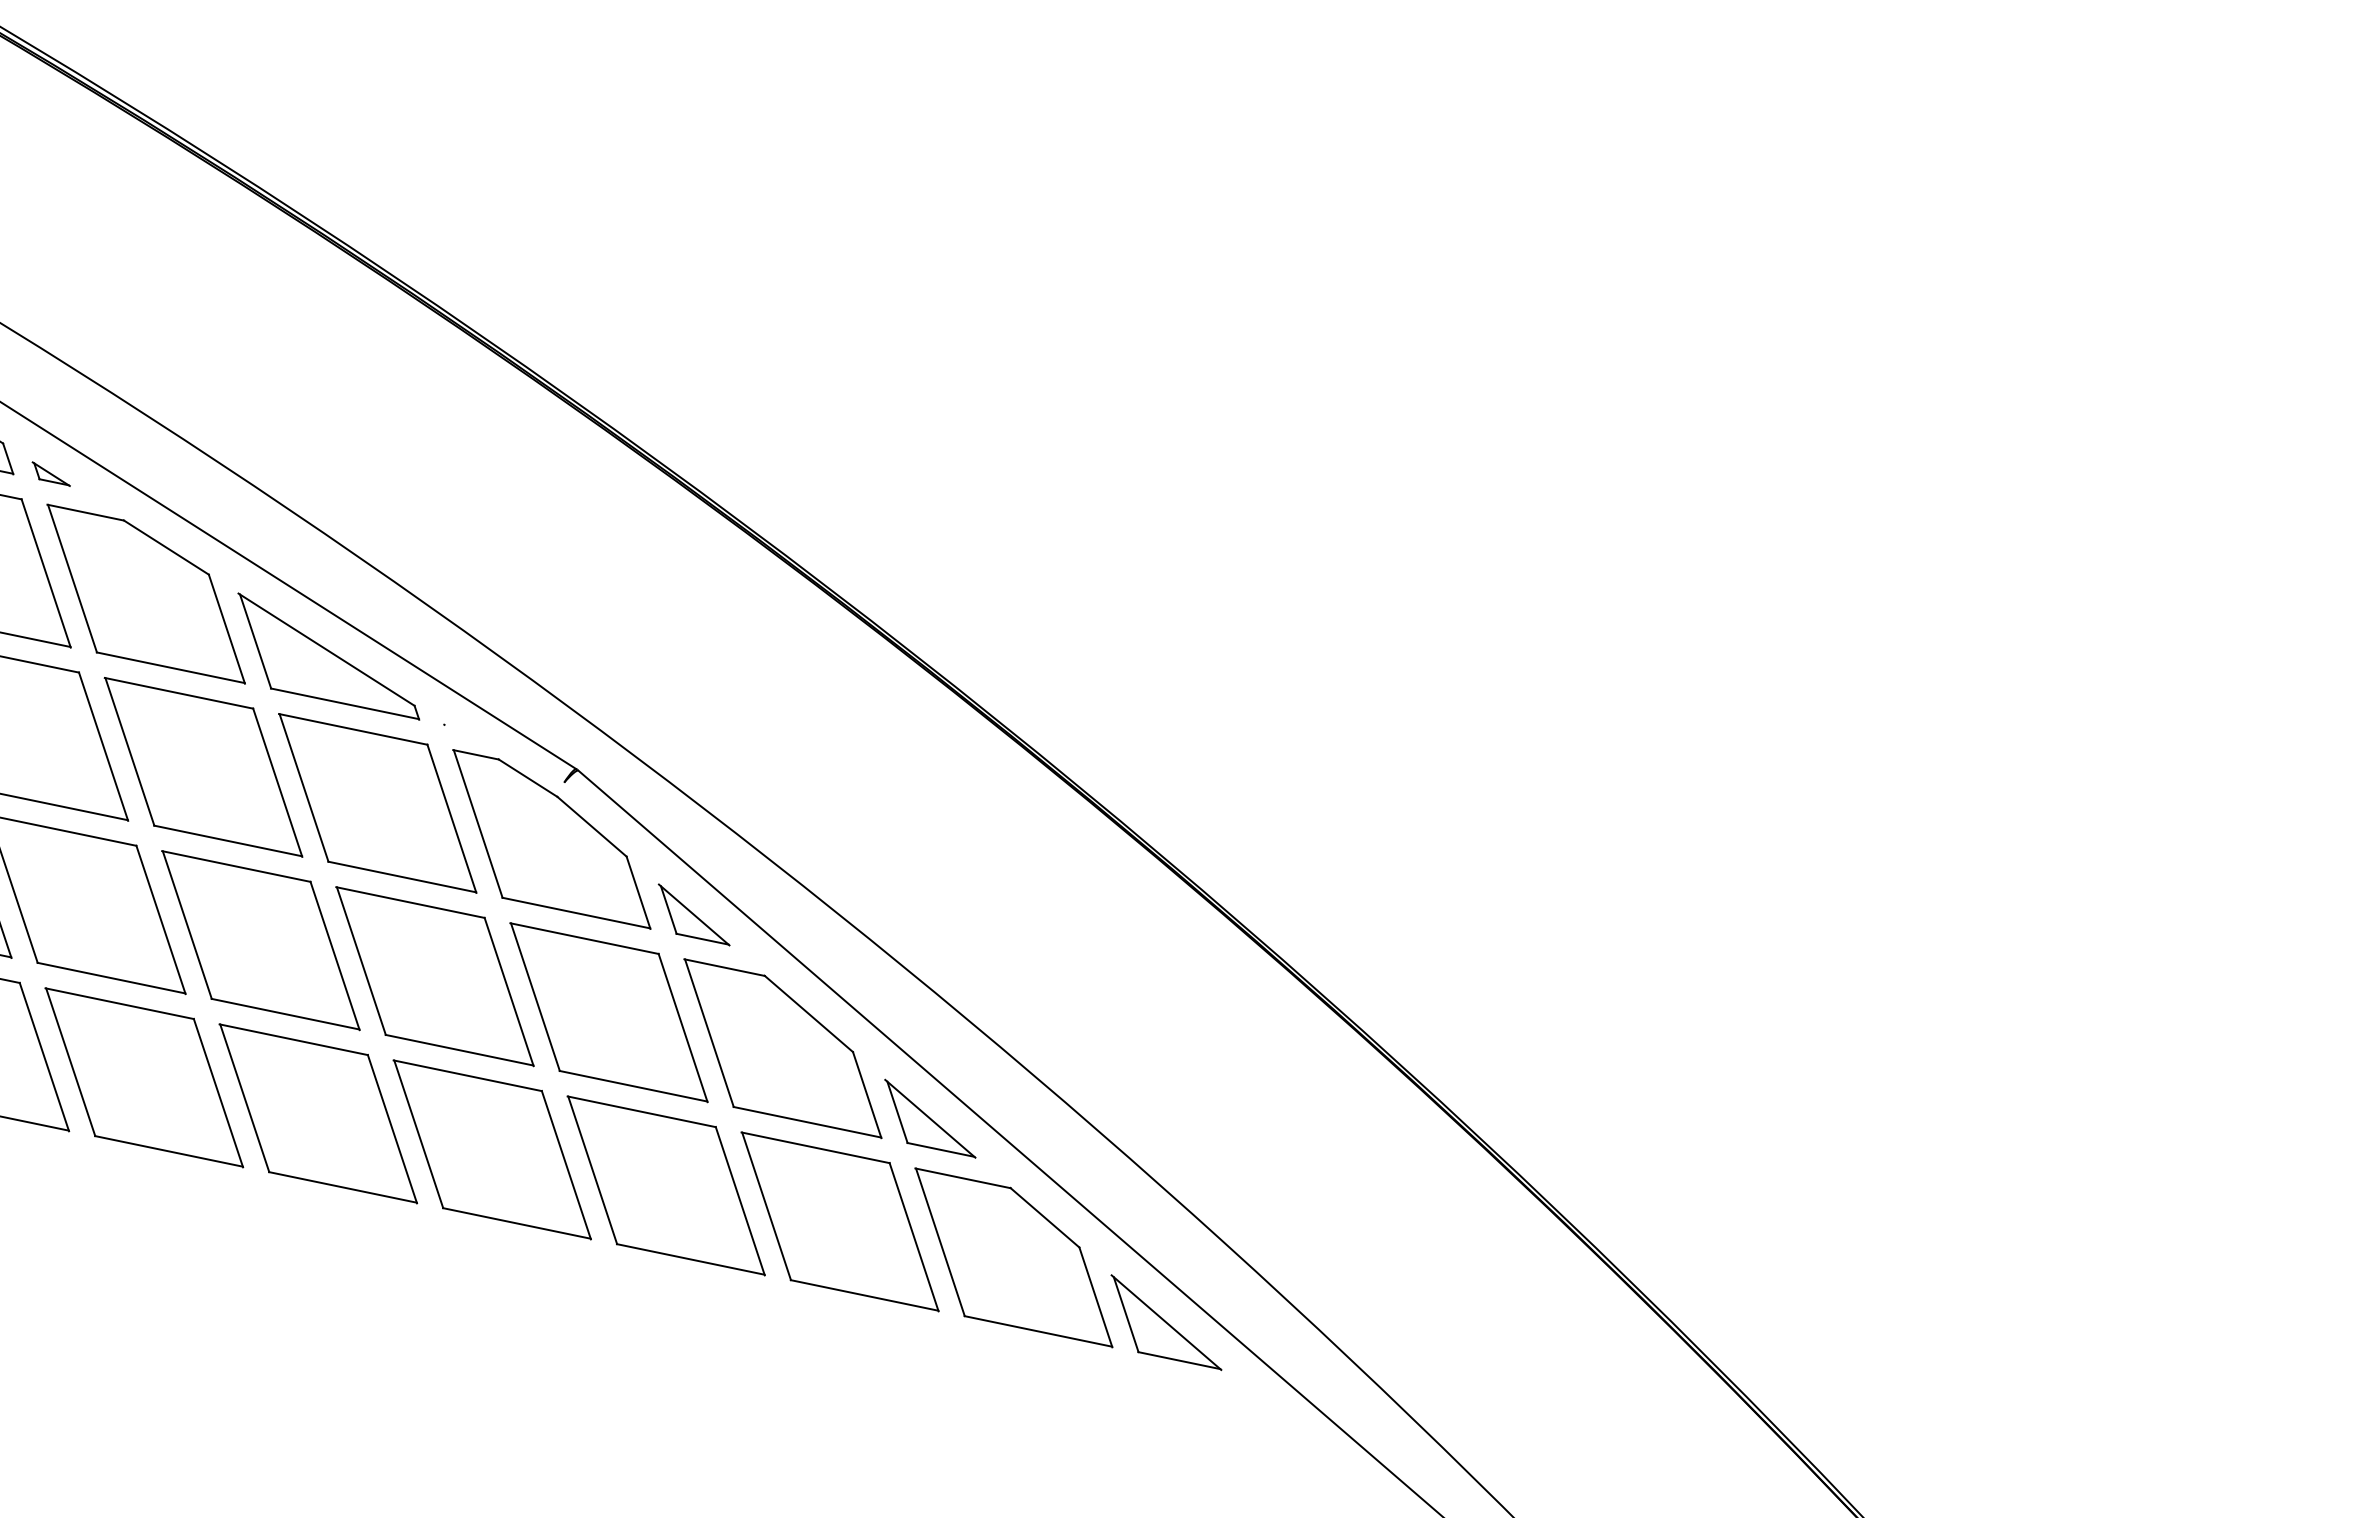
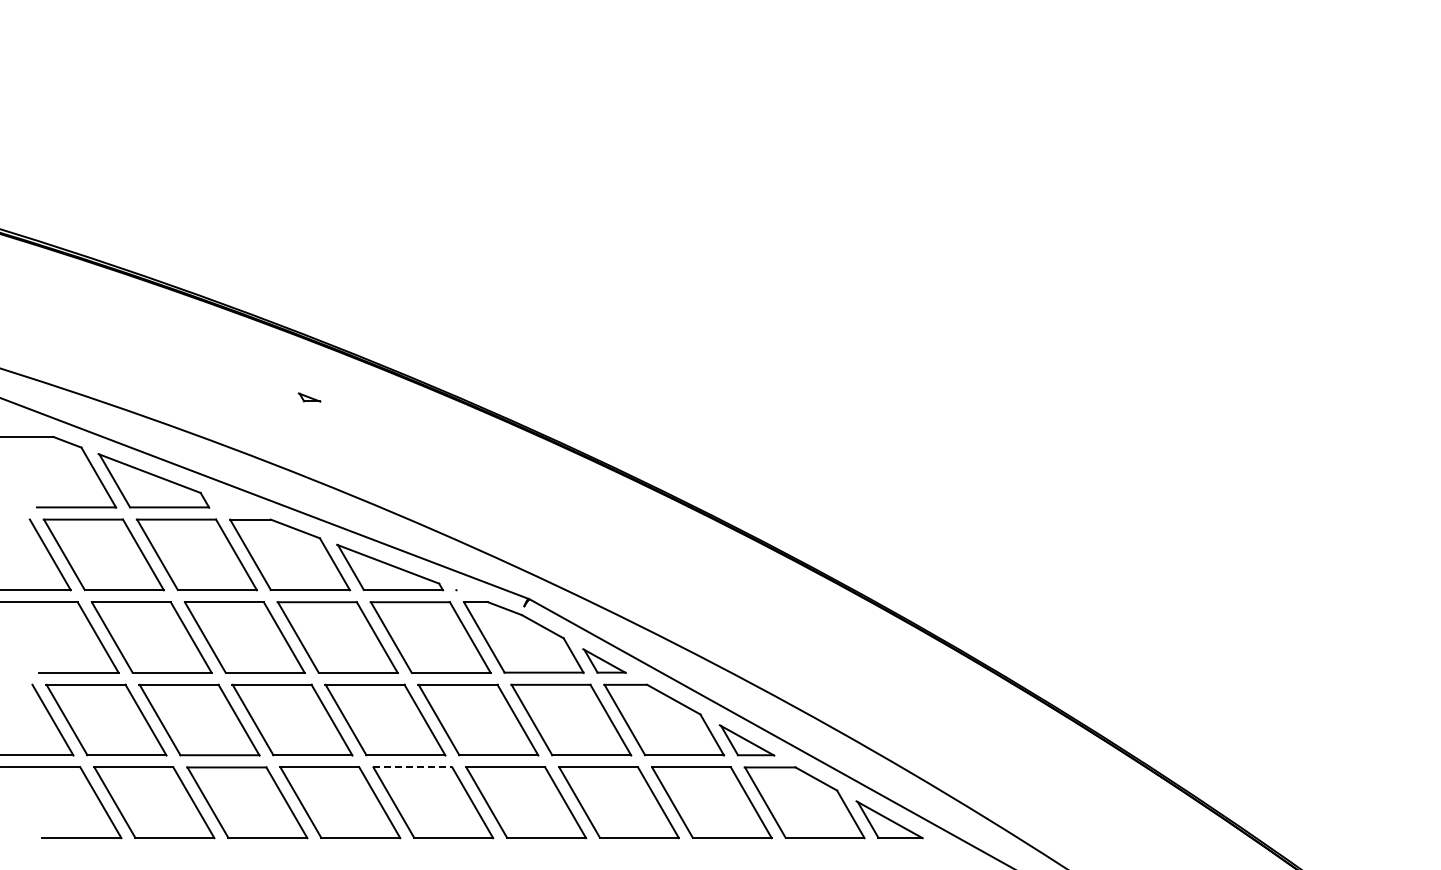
part: (51, 474) -> (309, 397), moved
line: (293, 1039) -> (412, 767), solid -> dashed

